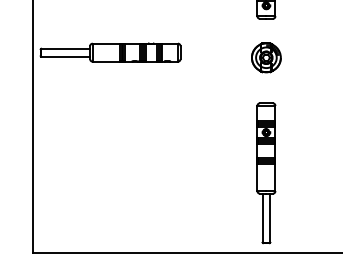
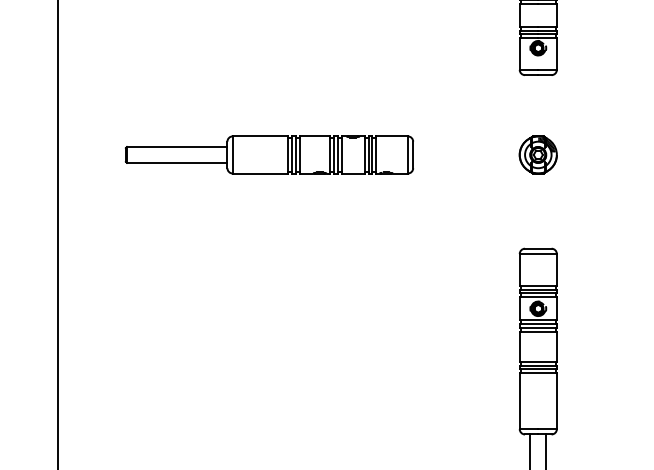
part: (110, 52) -> (269, 154), moved
part: (266, 57) -> (538, 154), size x0.62

